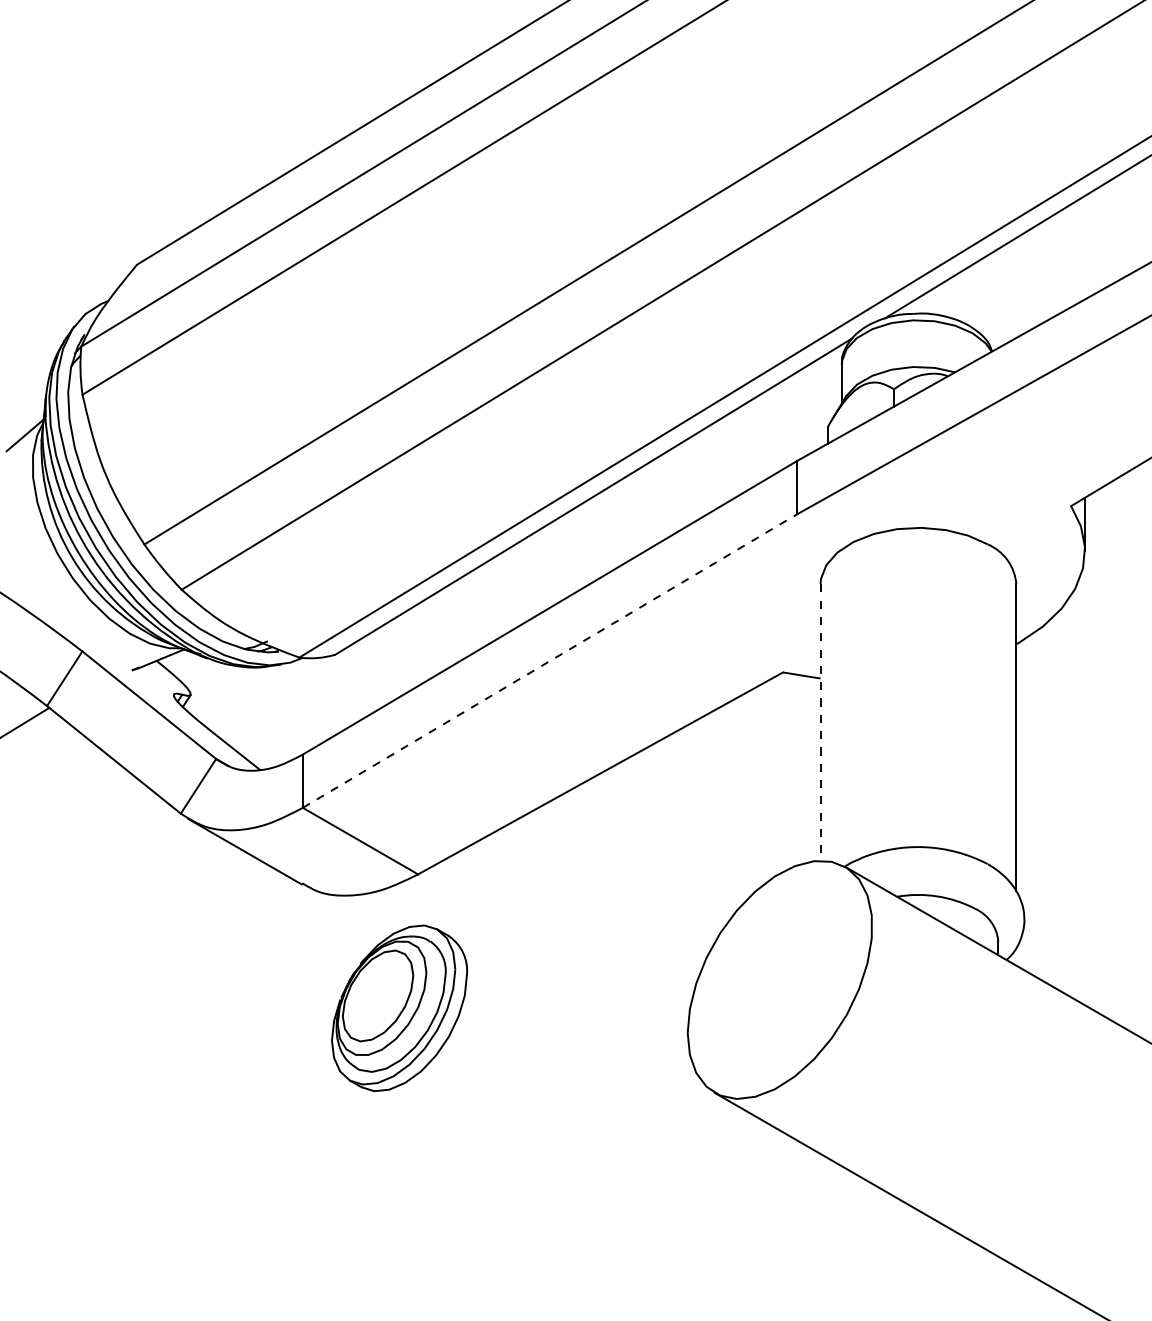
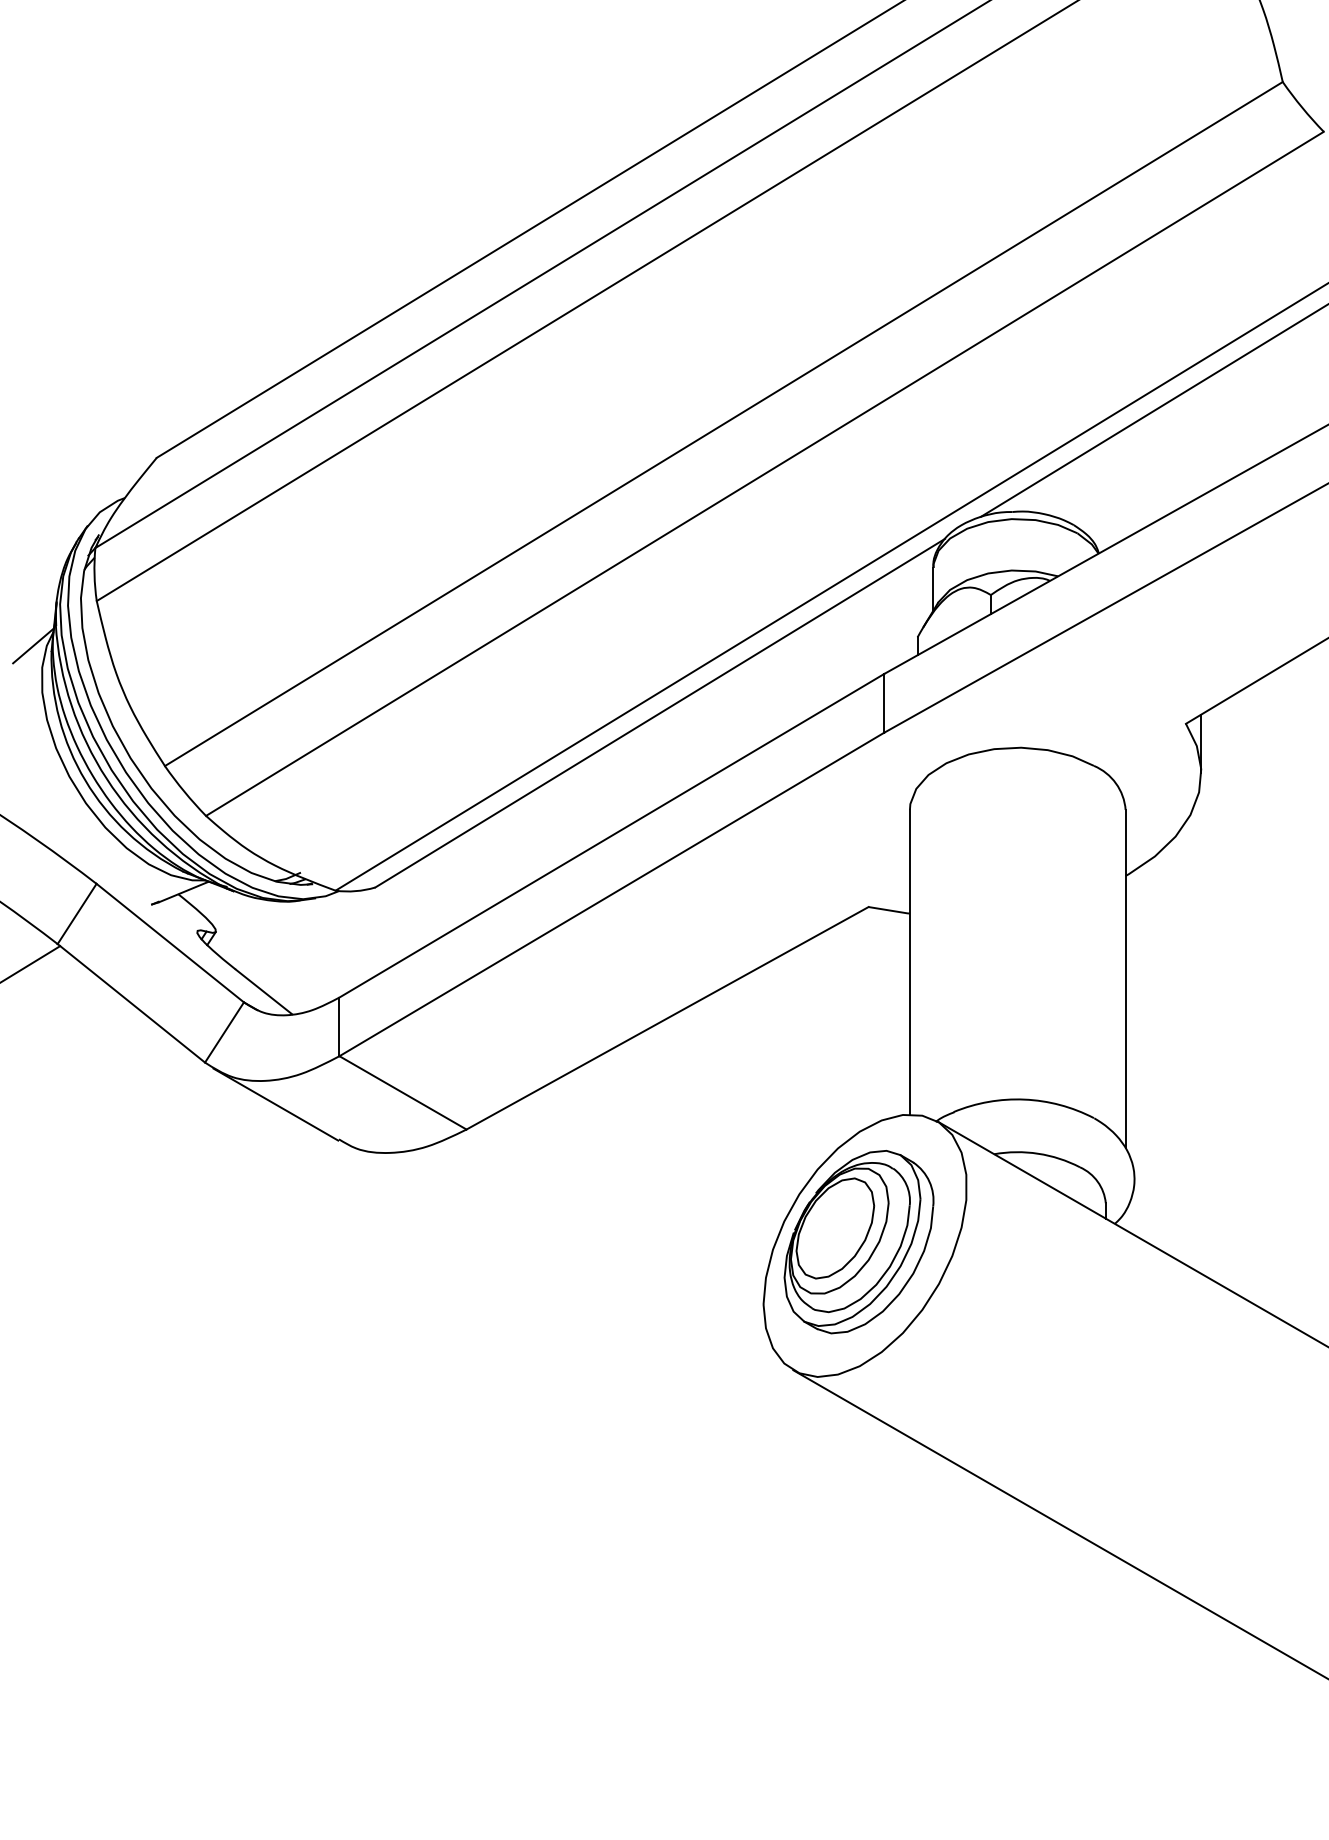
line: (549, 661) -> (611, 894), dashed -> solid
line: (820, 722) -> (909, 962), dashed -> solid
part: (399, 1008) -> (858, 1242), moved

